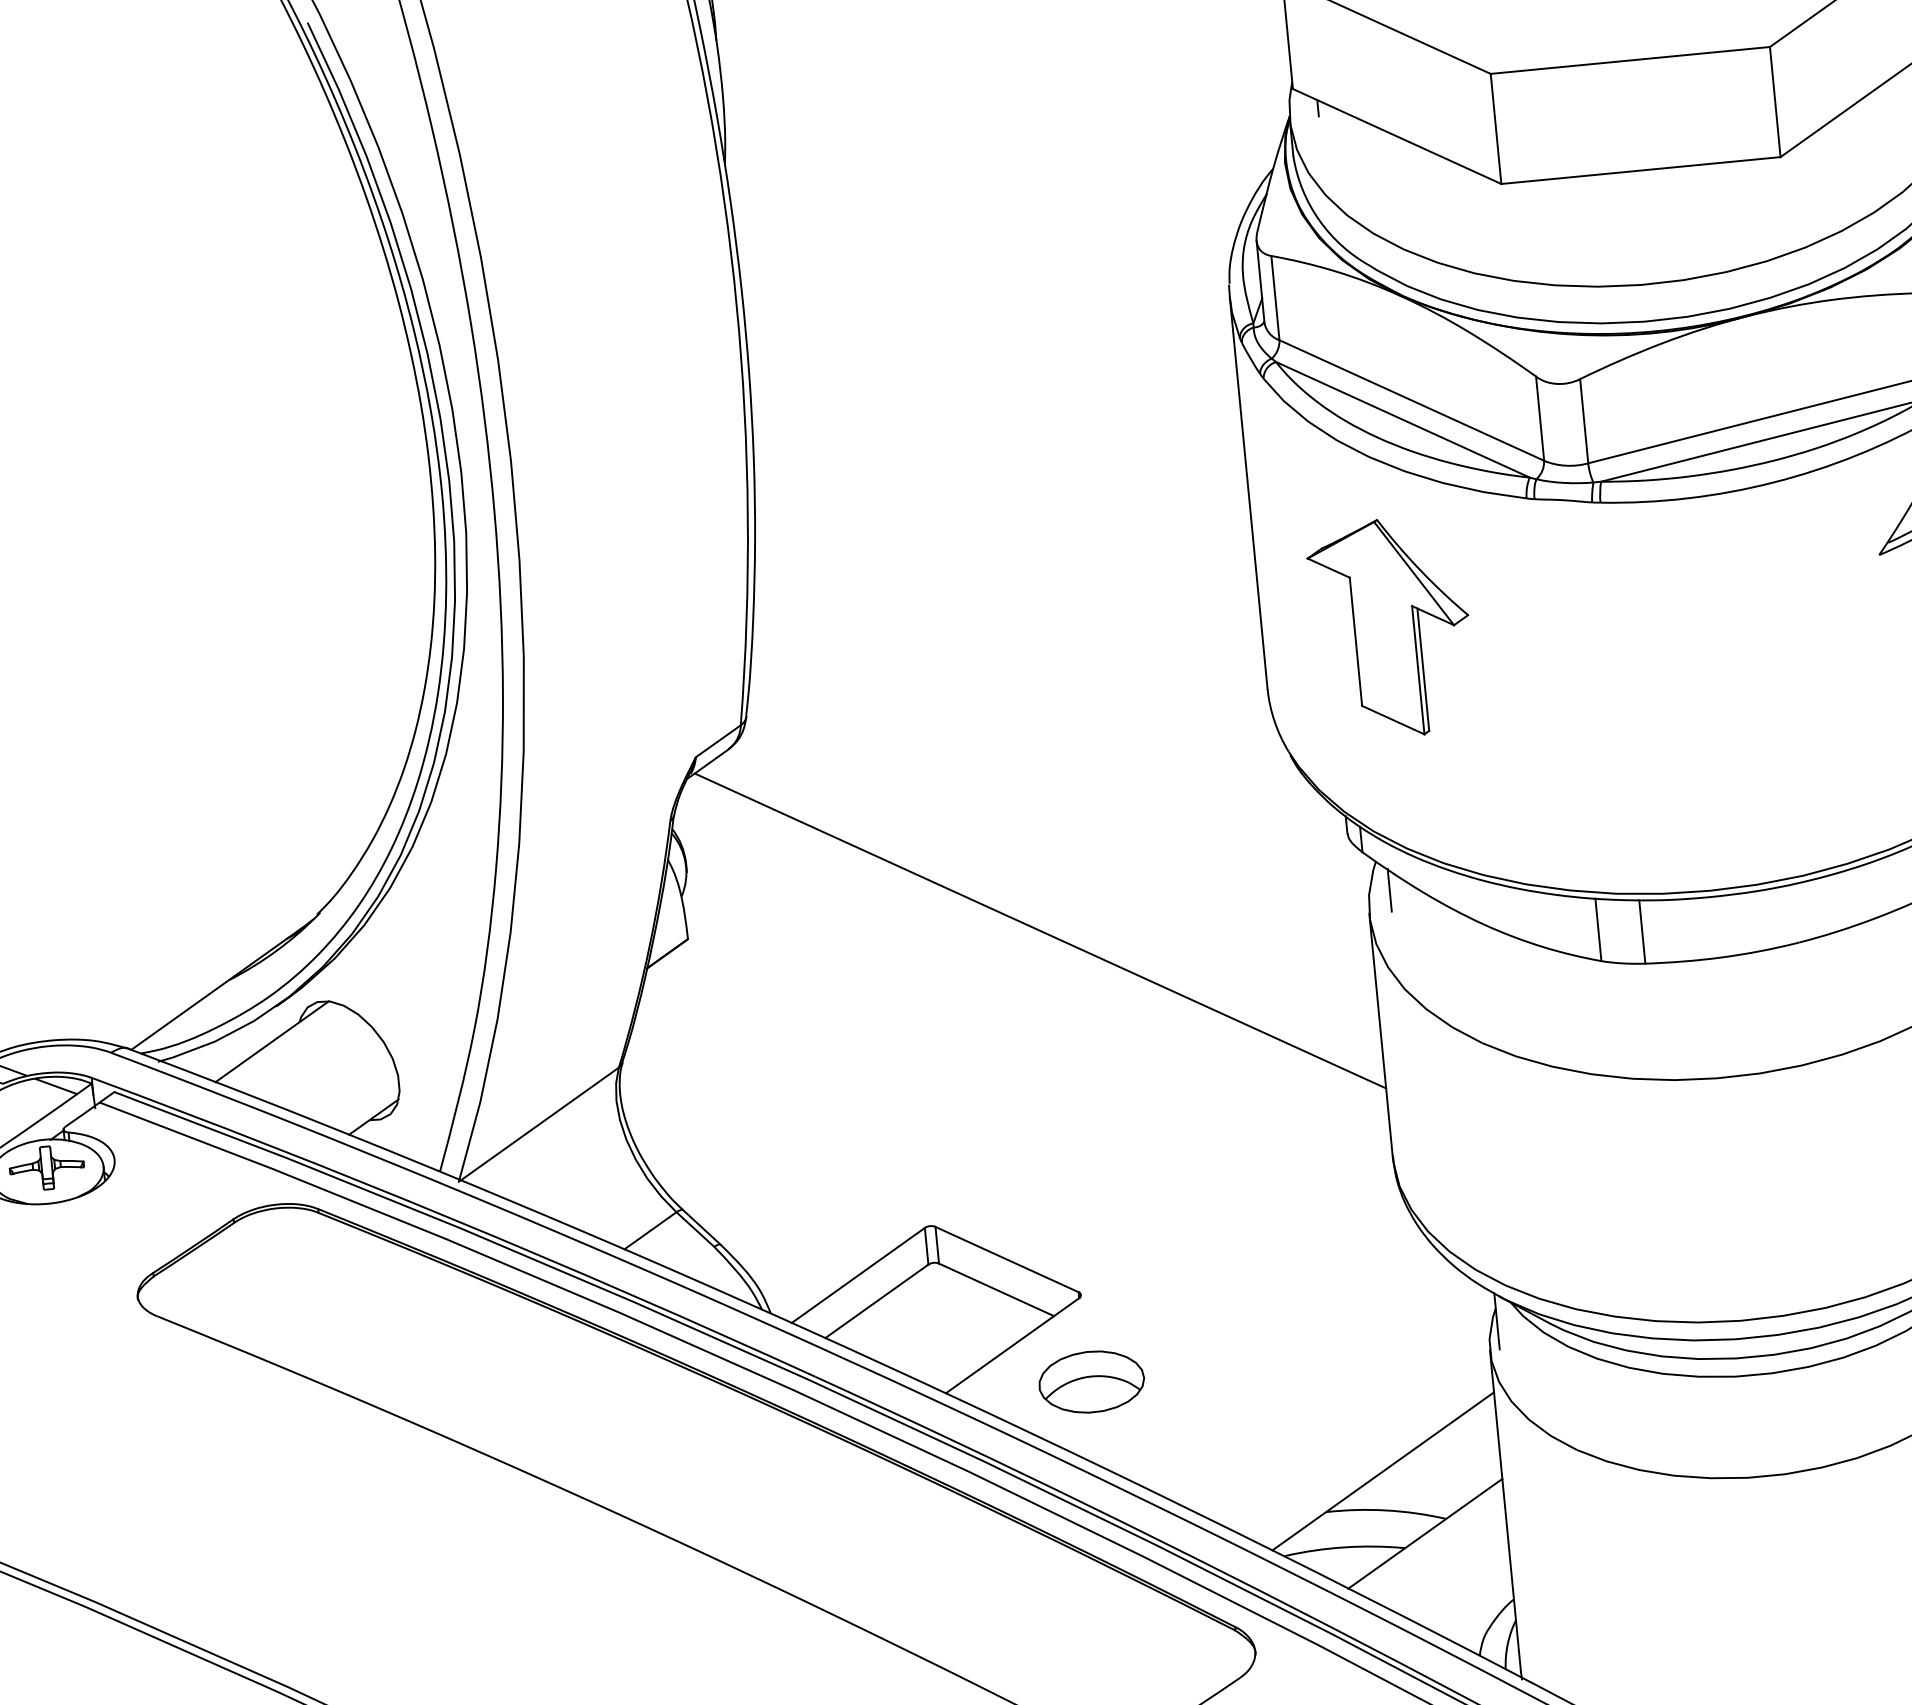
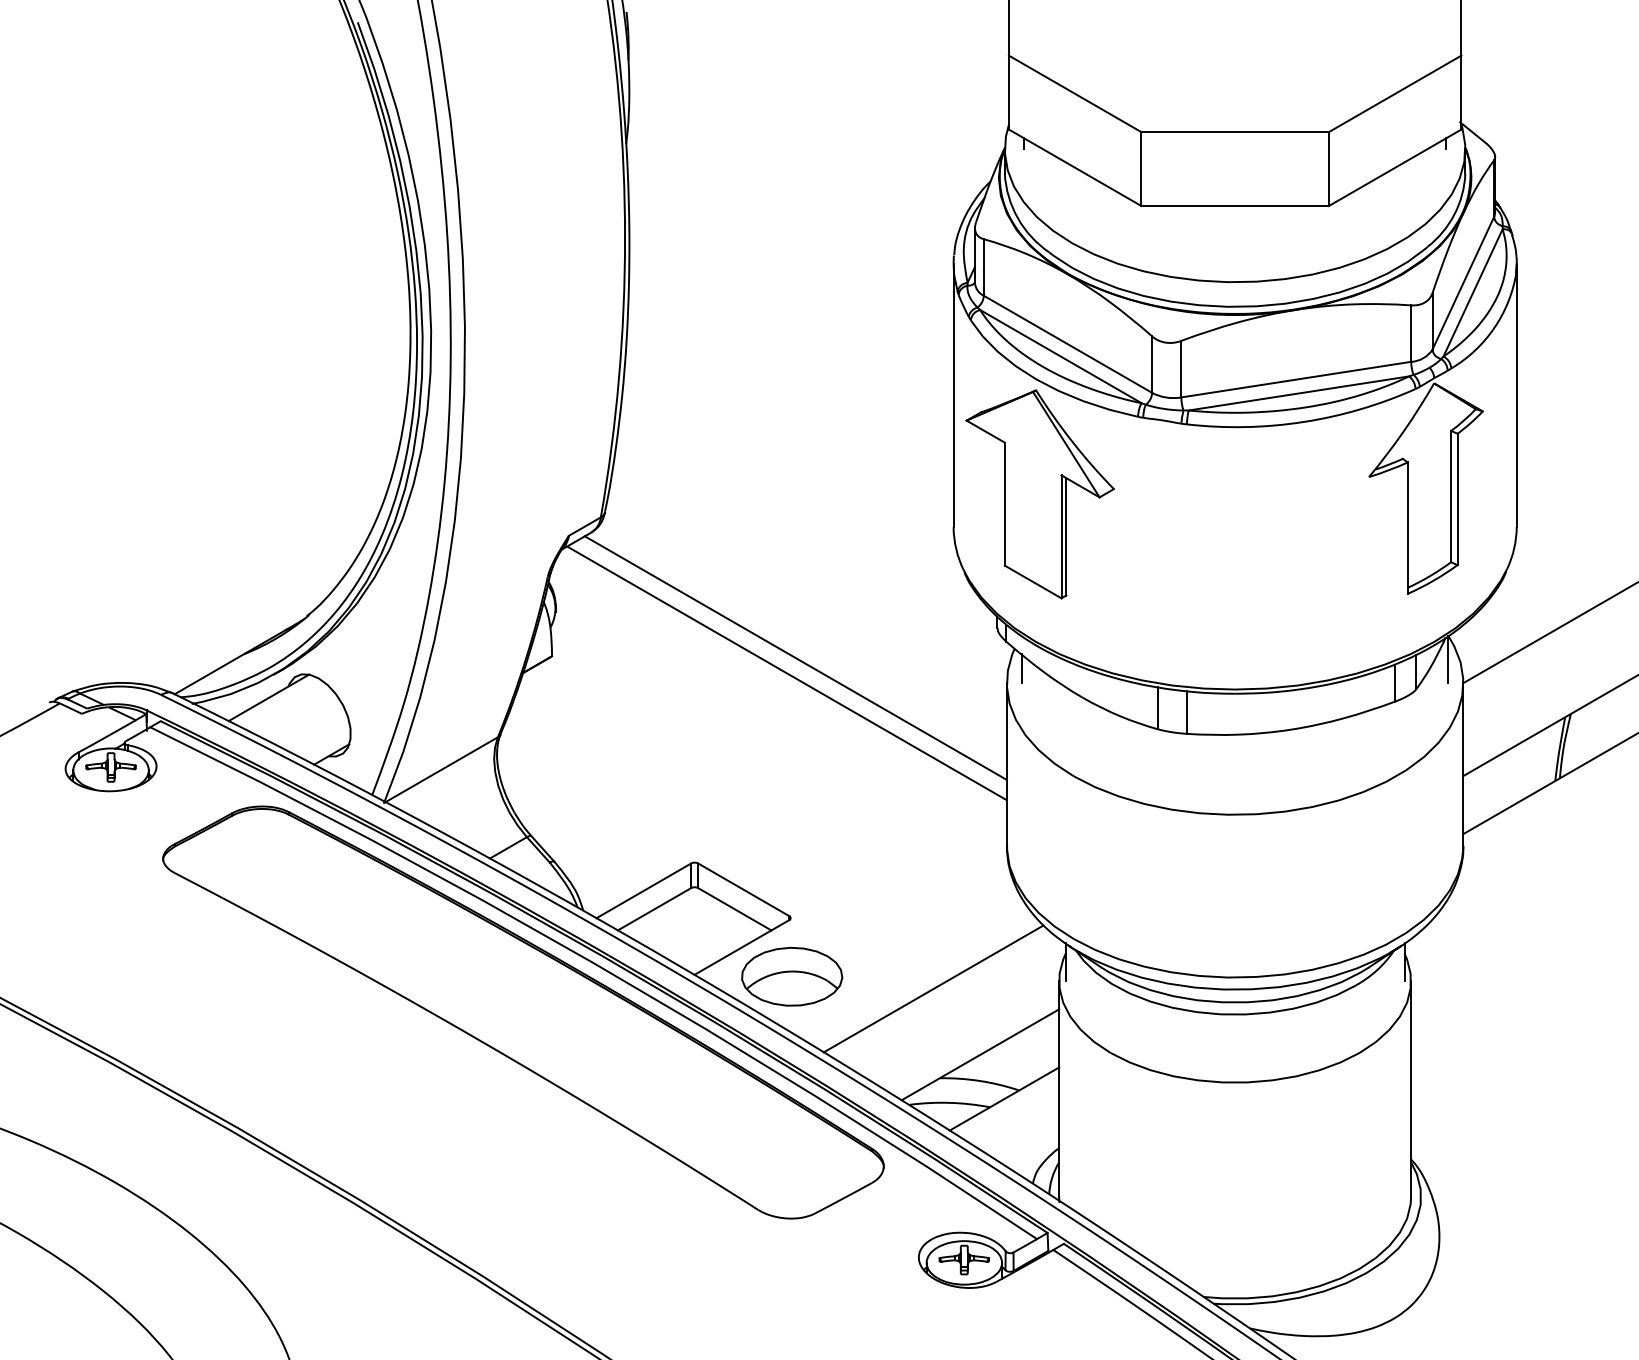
part: (1390, 628) -> (1039, 494), size x1.43
line: (1050, 906) -> (795, 657), added
line: (1303, 1379) -> (933, 988), added
part: (1092, 1381) -> (792, 976), size x1.43

